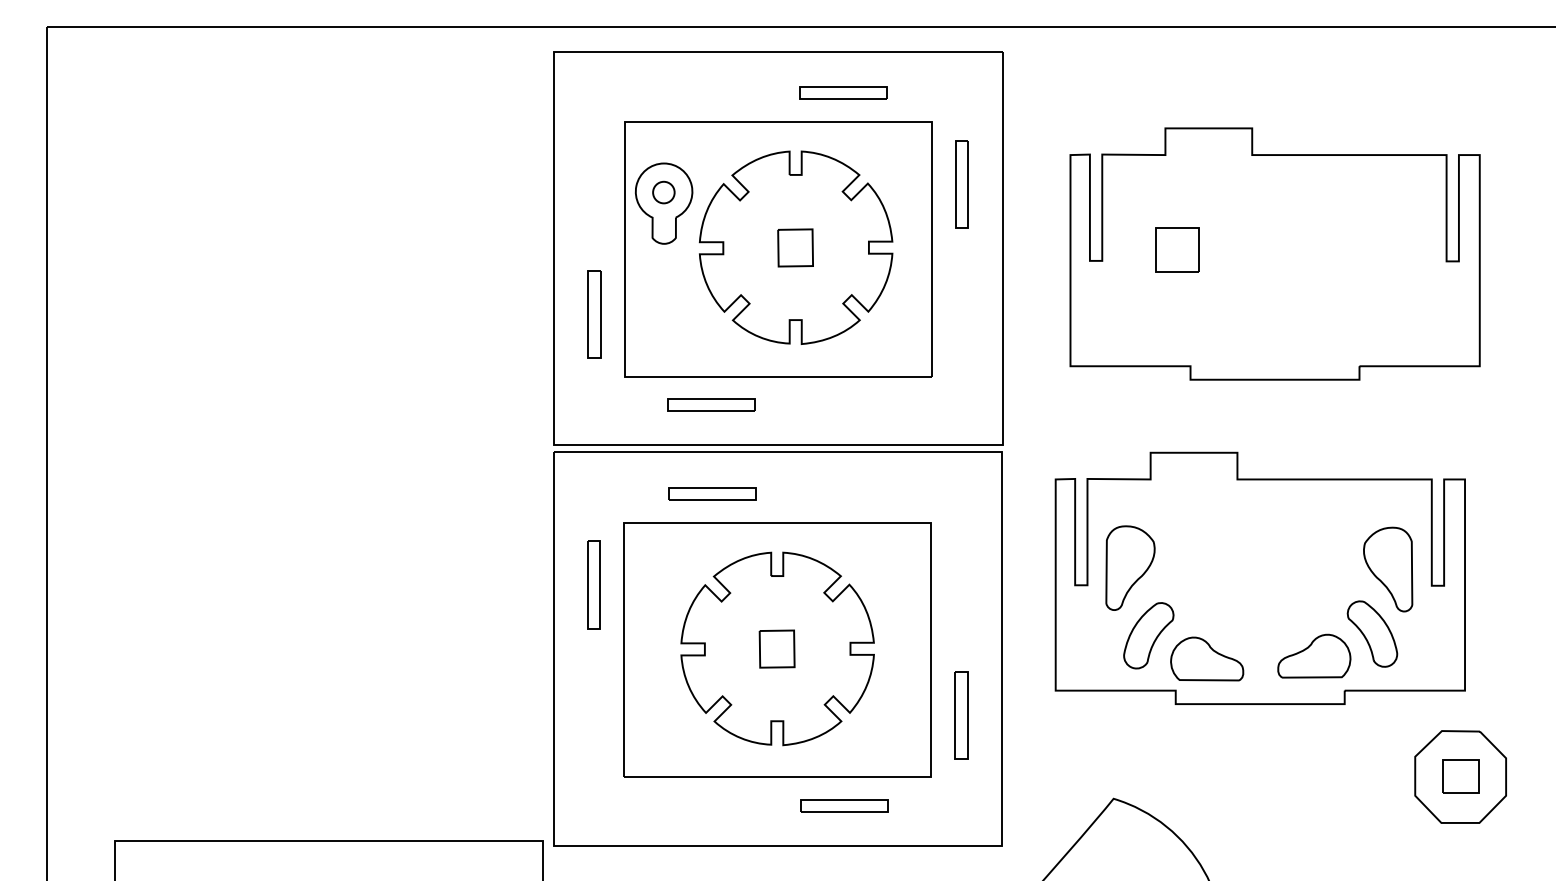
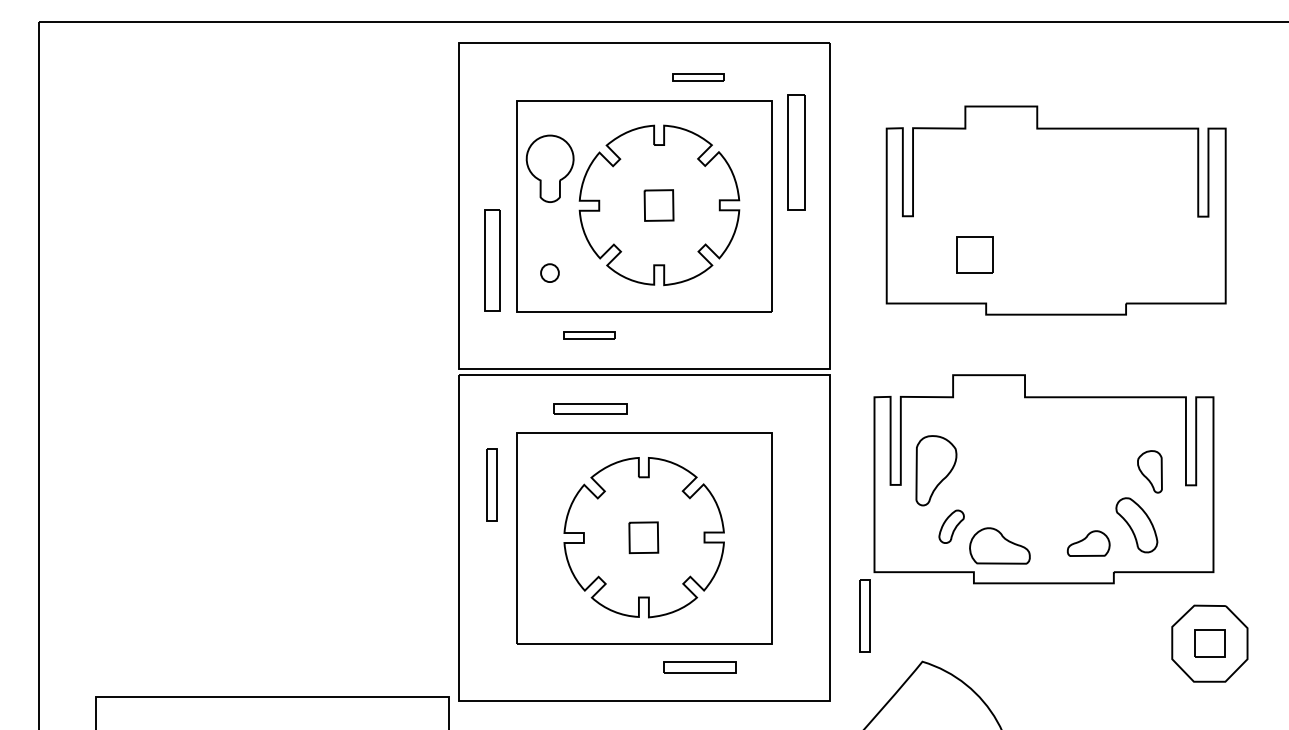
part: (843, 92) -> (698, 76), size x0.7
part: (961, 184) -> (796, 152), size x1.6
part: (663, 192) -> (549, 273), moved
part: (1177, 249) -> (975, 254), moved
part: (594, 314) -> (492, 260), size x1.4
part: (711, 404) -> (589, 335), size x0.7
part: (1388, 569) -> (1150, 471), size x0.6
part: (1148, 635) -> (951, 526), size x0.6
part: (1314, 655) -> (1088, 543), size x0.7
part: (961, 715) -> (865, 615), moved

